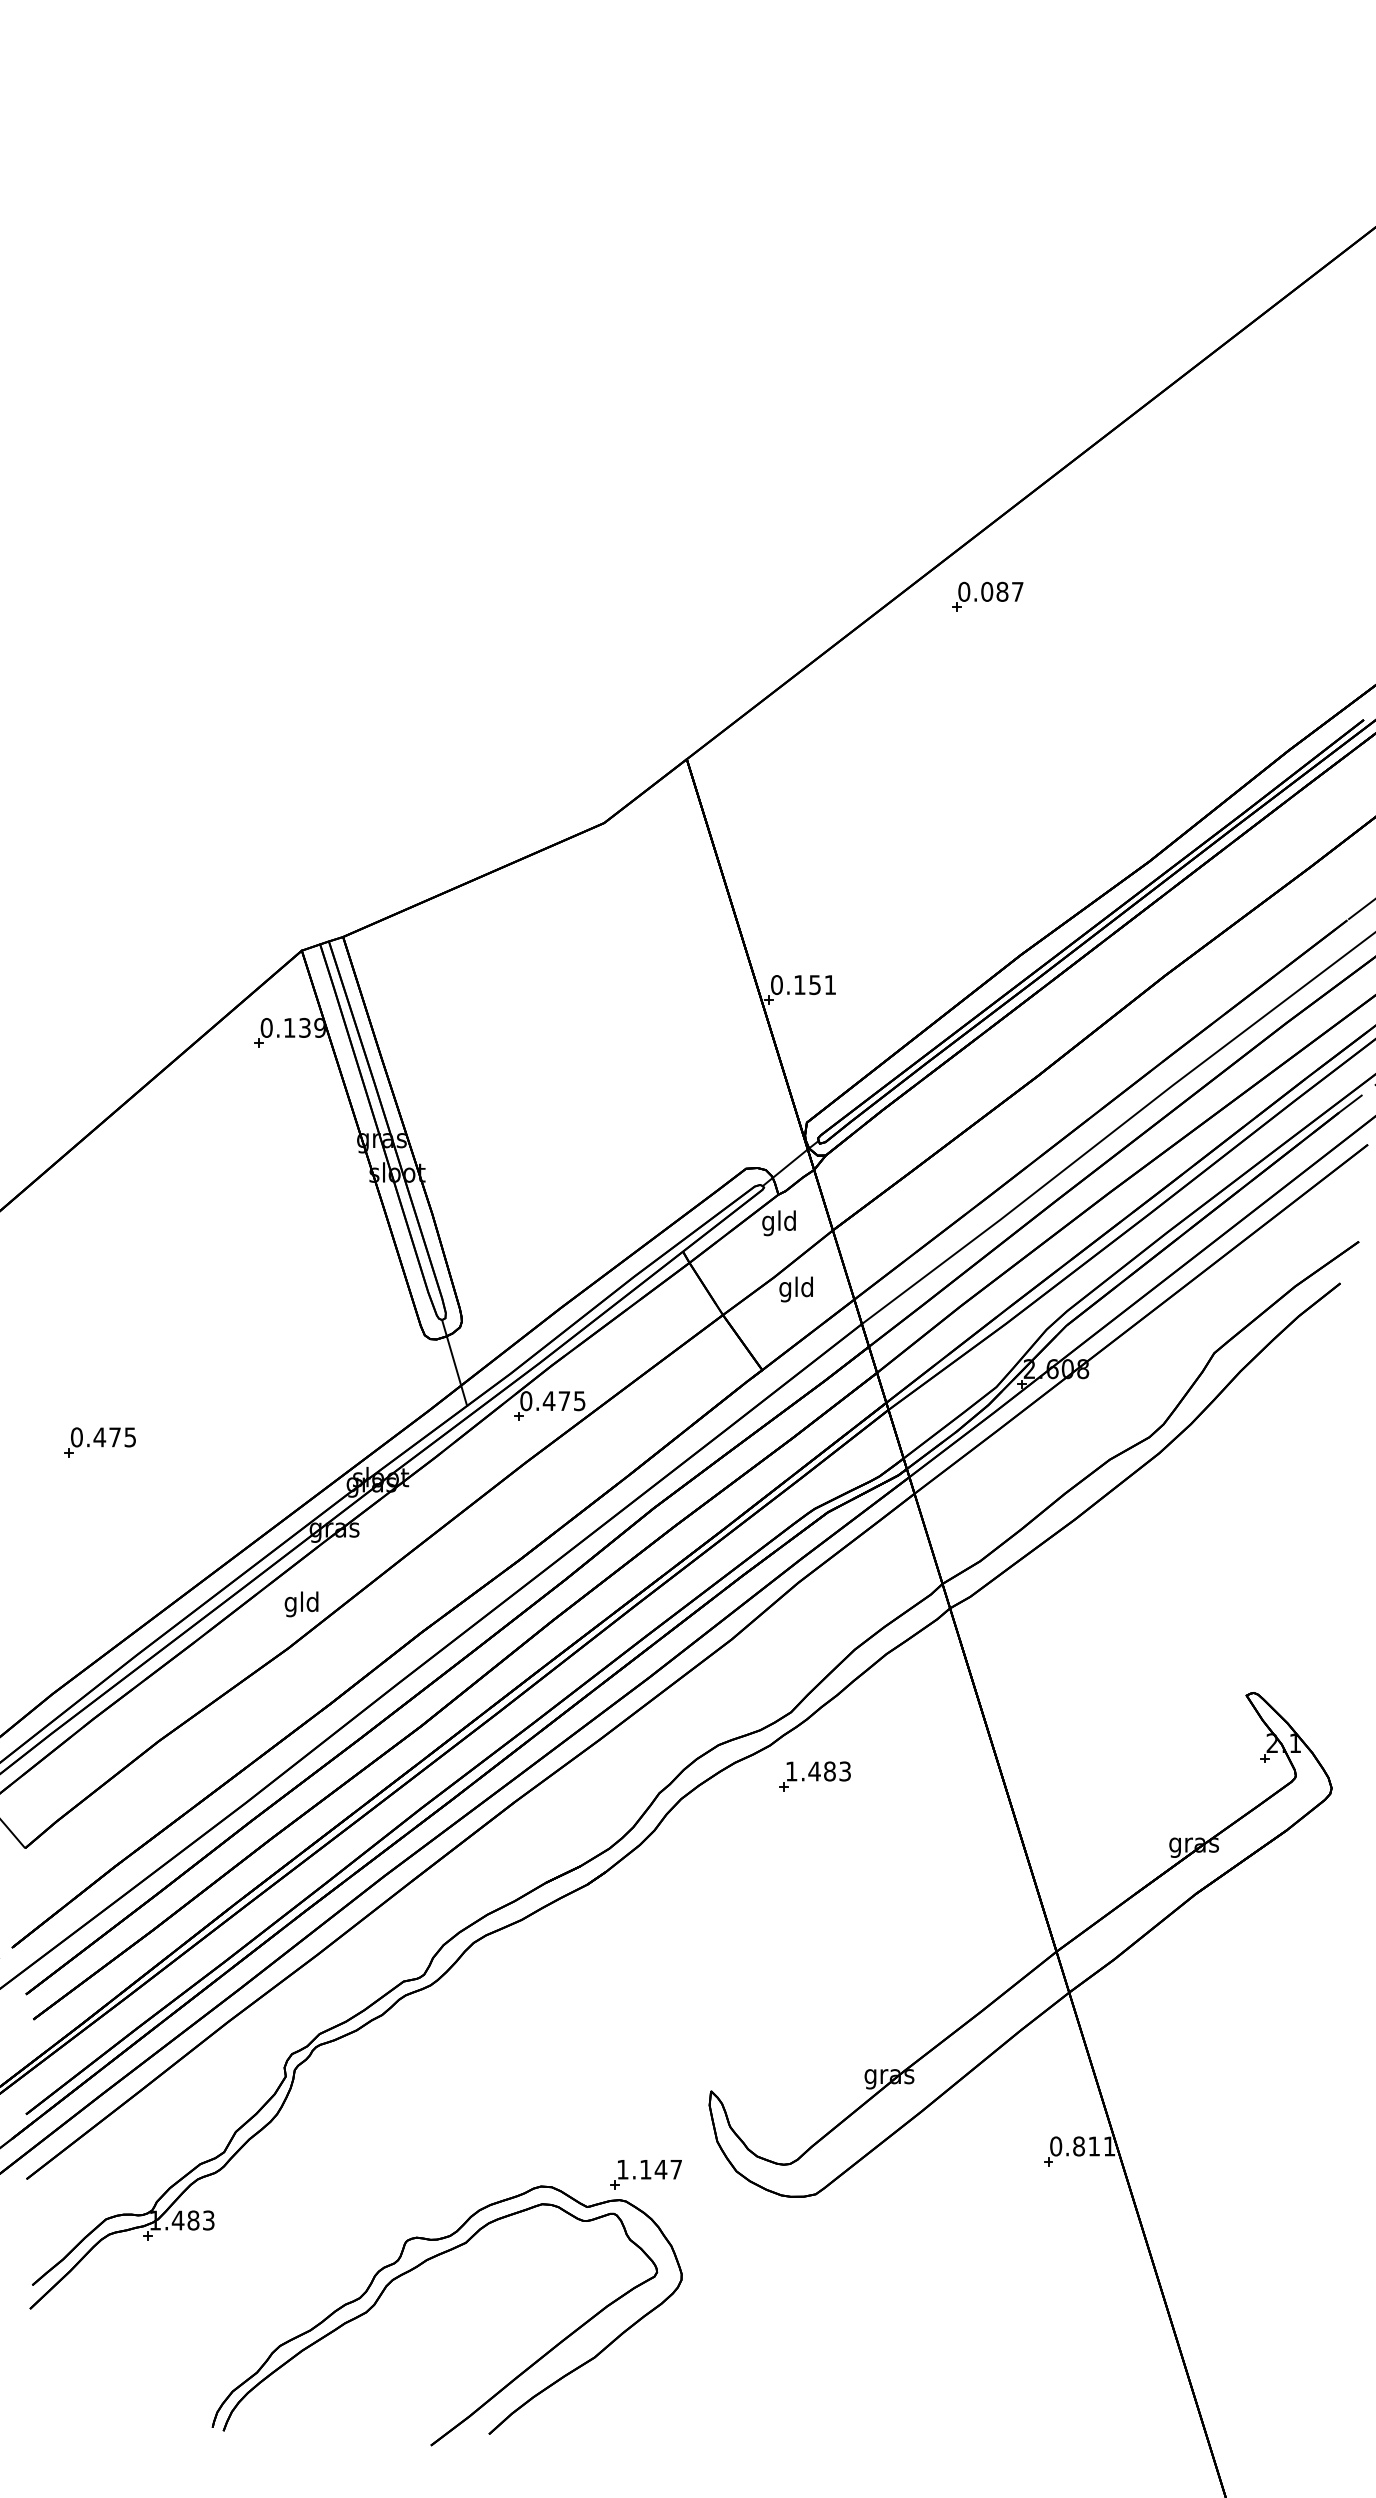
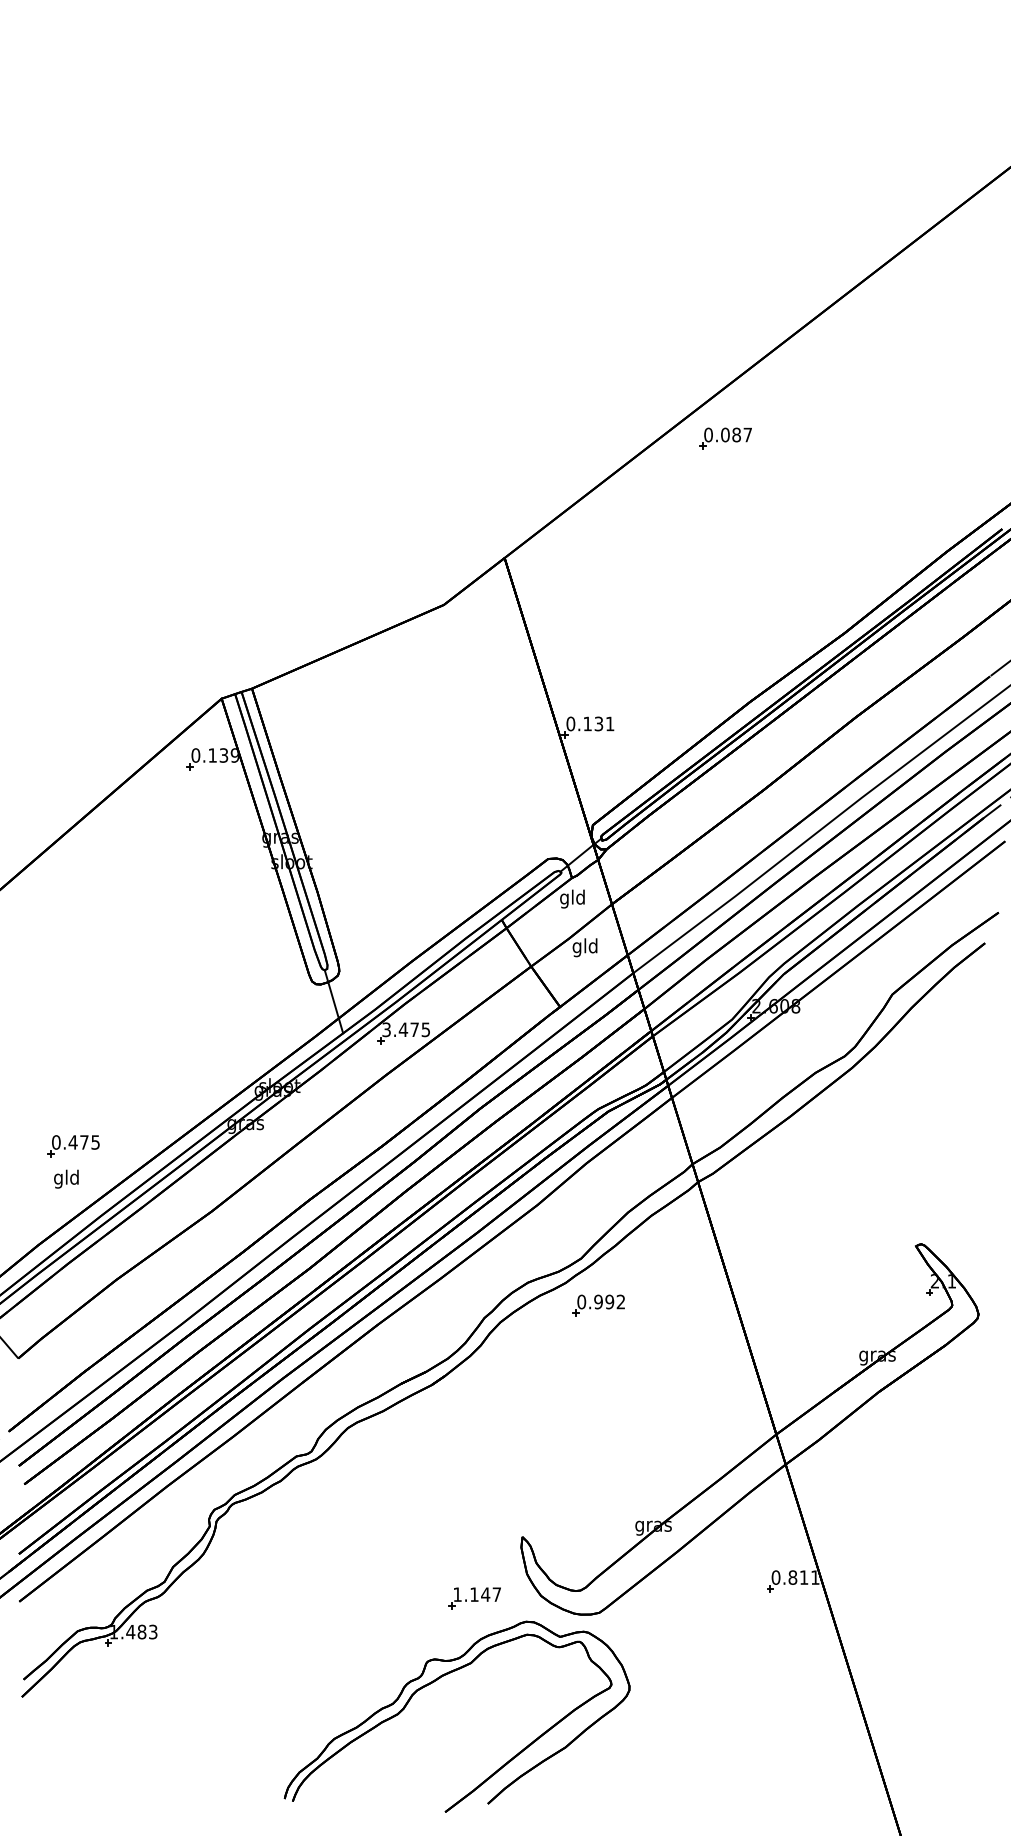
text: (815, 984) -> (599, 723), 0.151 -> 0.131
text: (526, 1401) -> (386, 1030), 0.475 -> 3.475
part: (99, 1442) -> (72, 1146), moved
text: (301, 1604) -> (66, 1179), moved
text: (817, 1771) -> (600, 1302), 1.483 -> 0.992
part: (416, 2268) -> (434, 1682), moved

